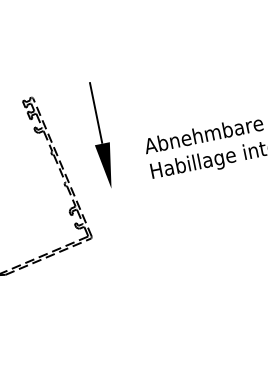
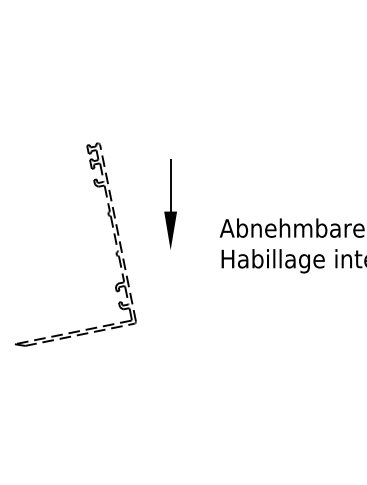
part: (100, 135) -> (170, 204), size x0.7

